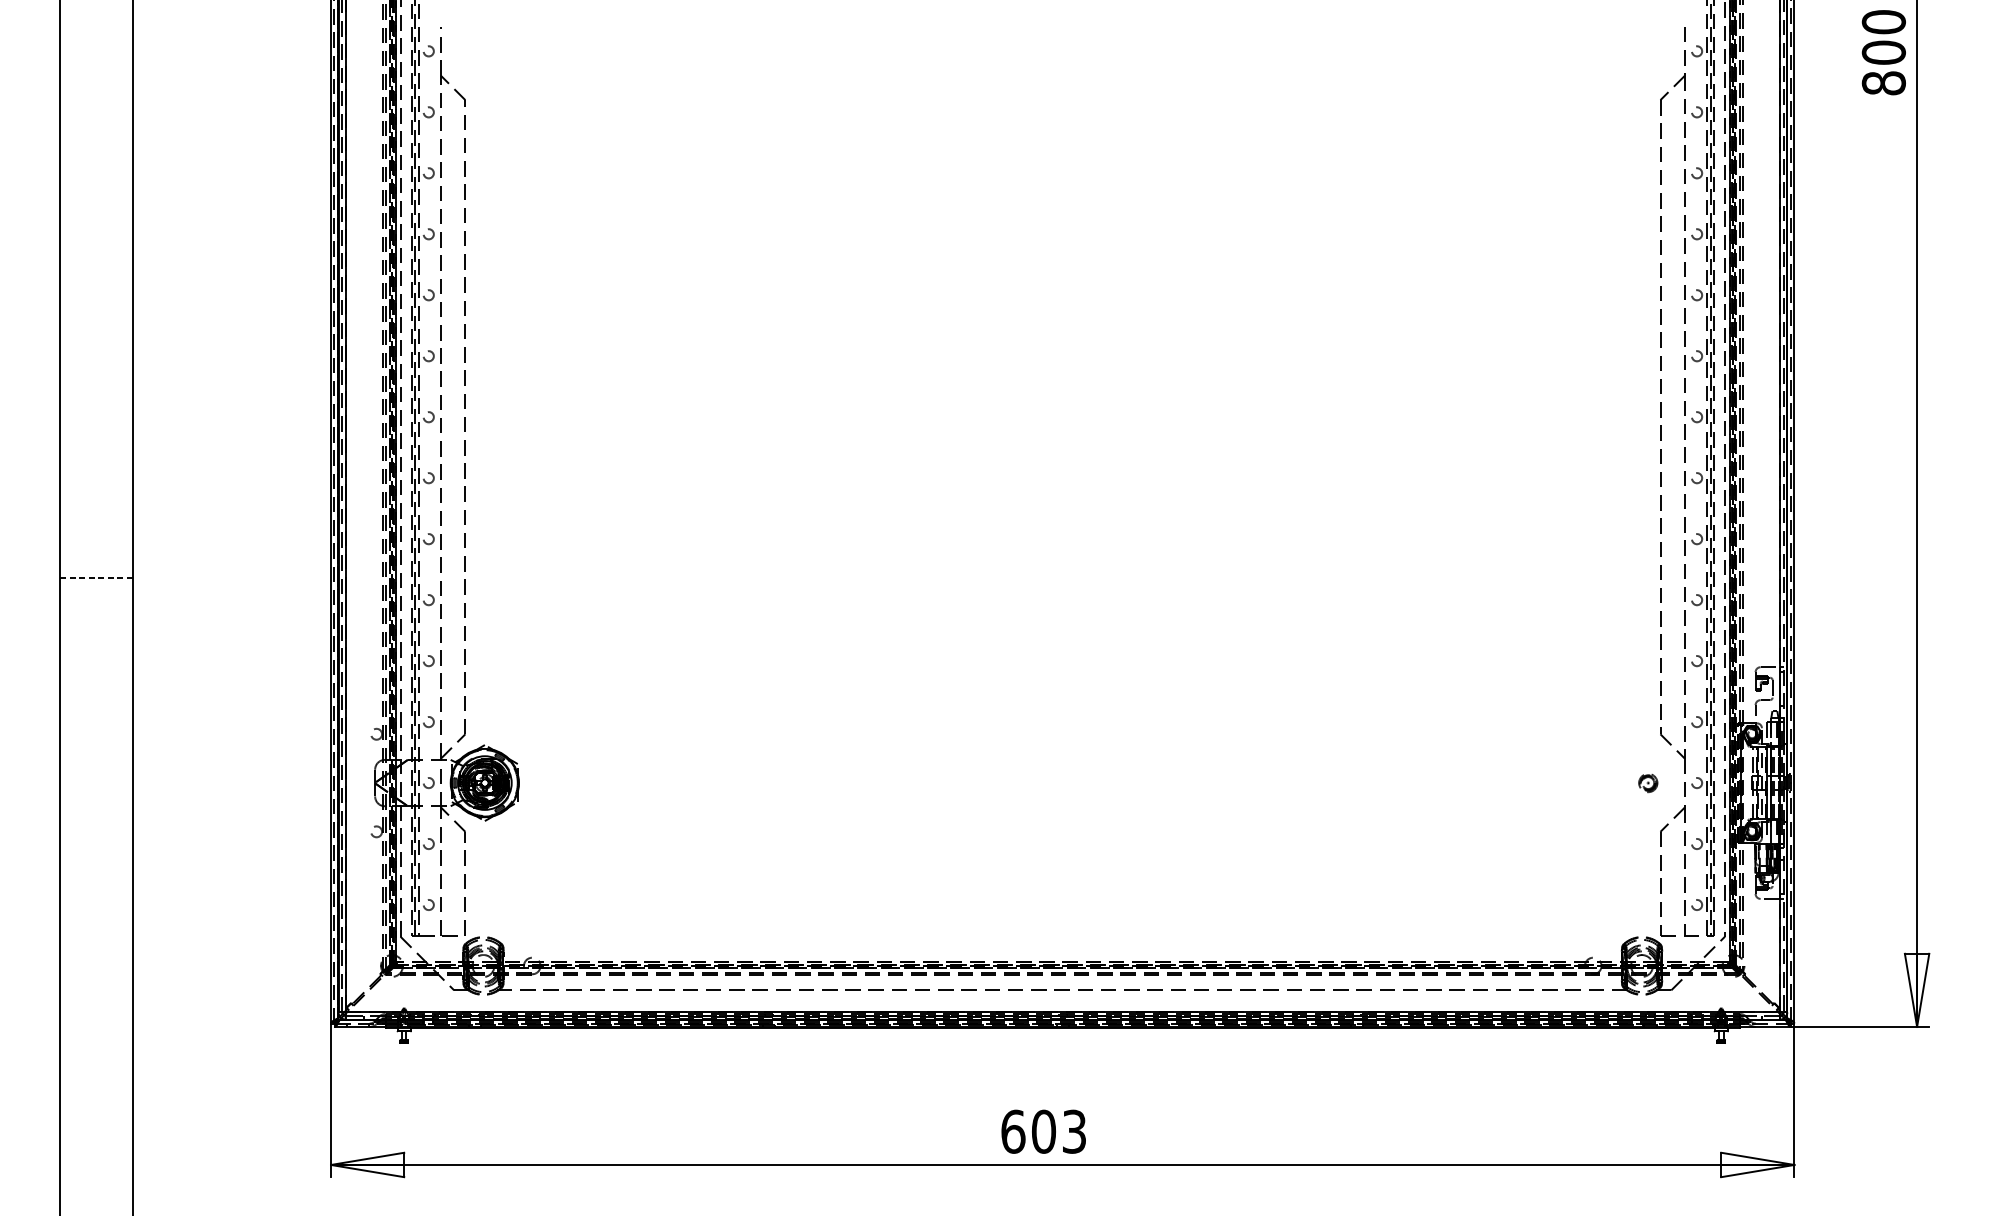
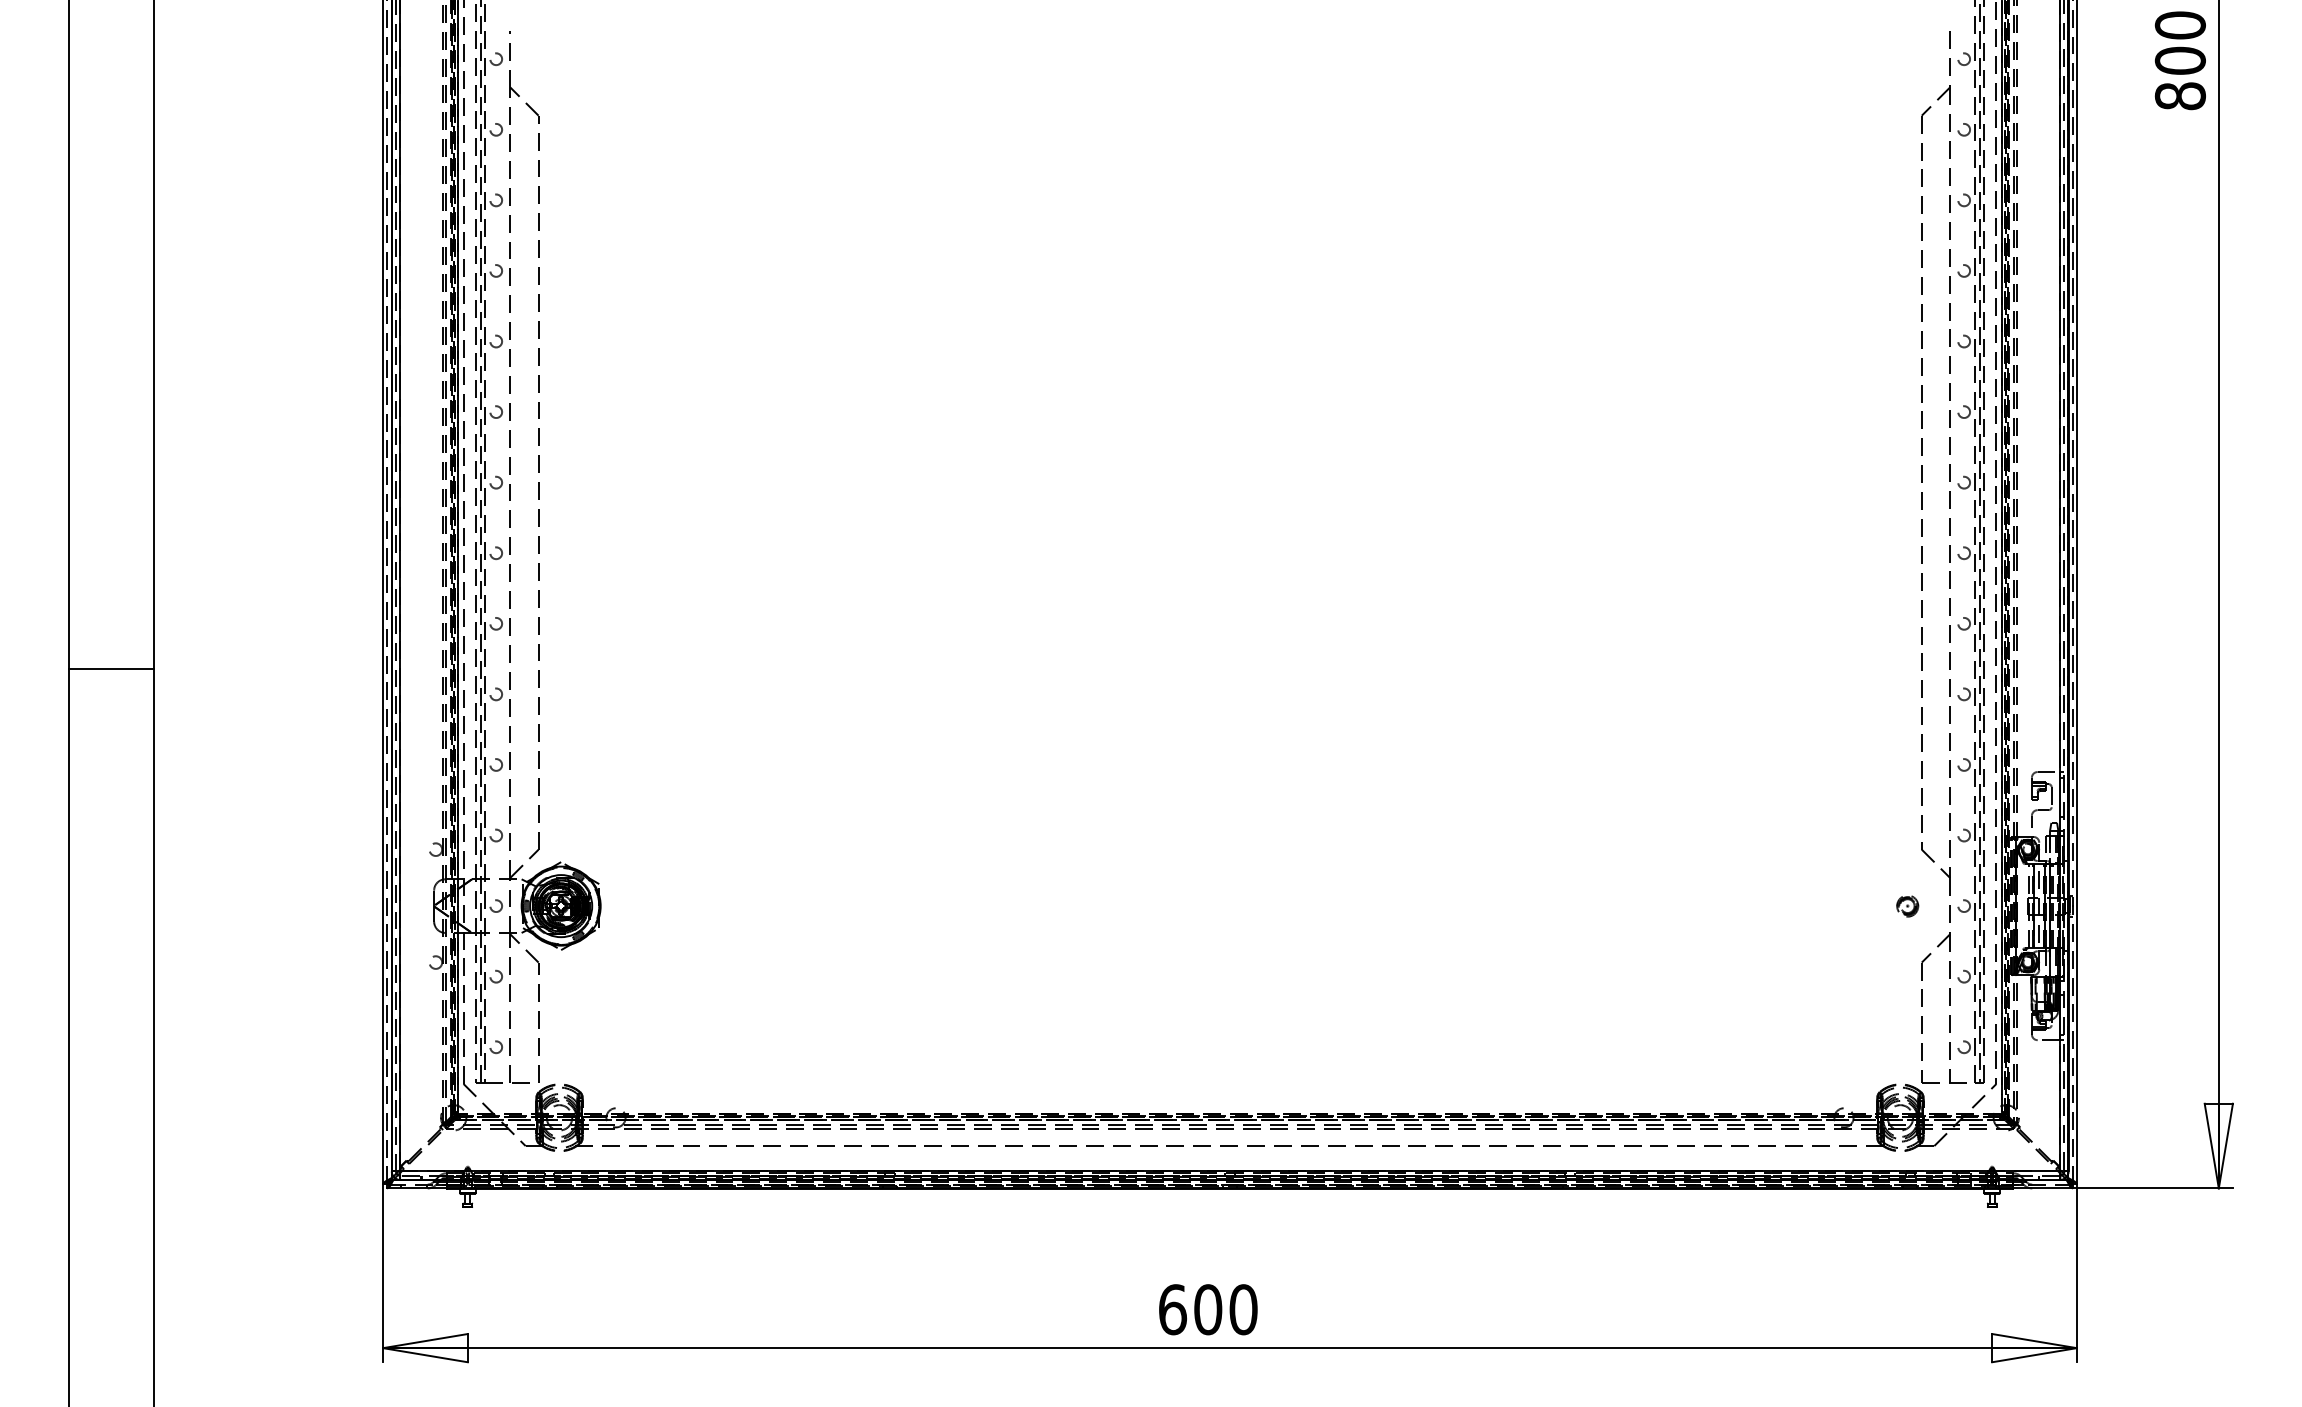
line: (95, 577) -> (110, 668), dashed -> solid
text: (1074, 1131) -> (1243, 1309), 603 -> 600

